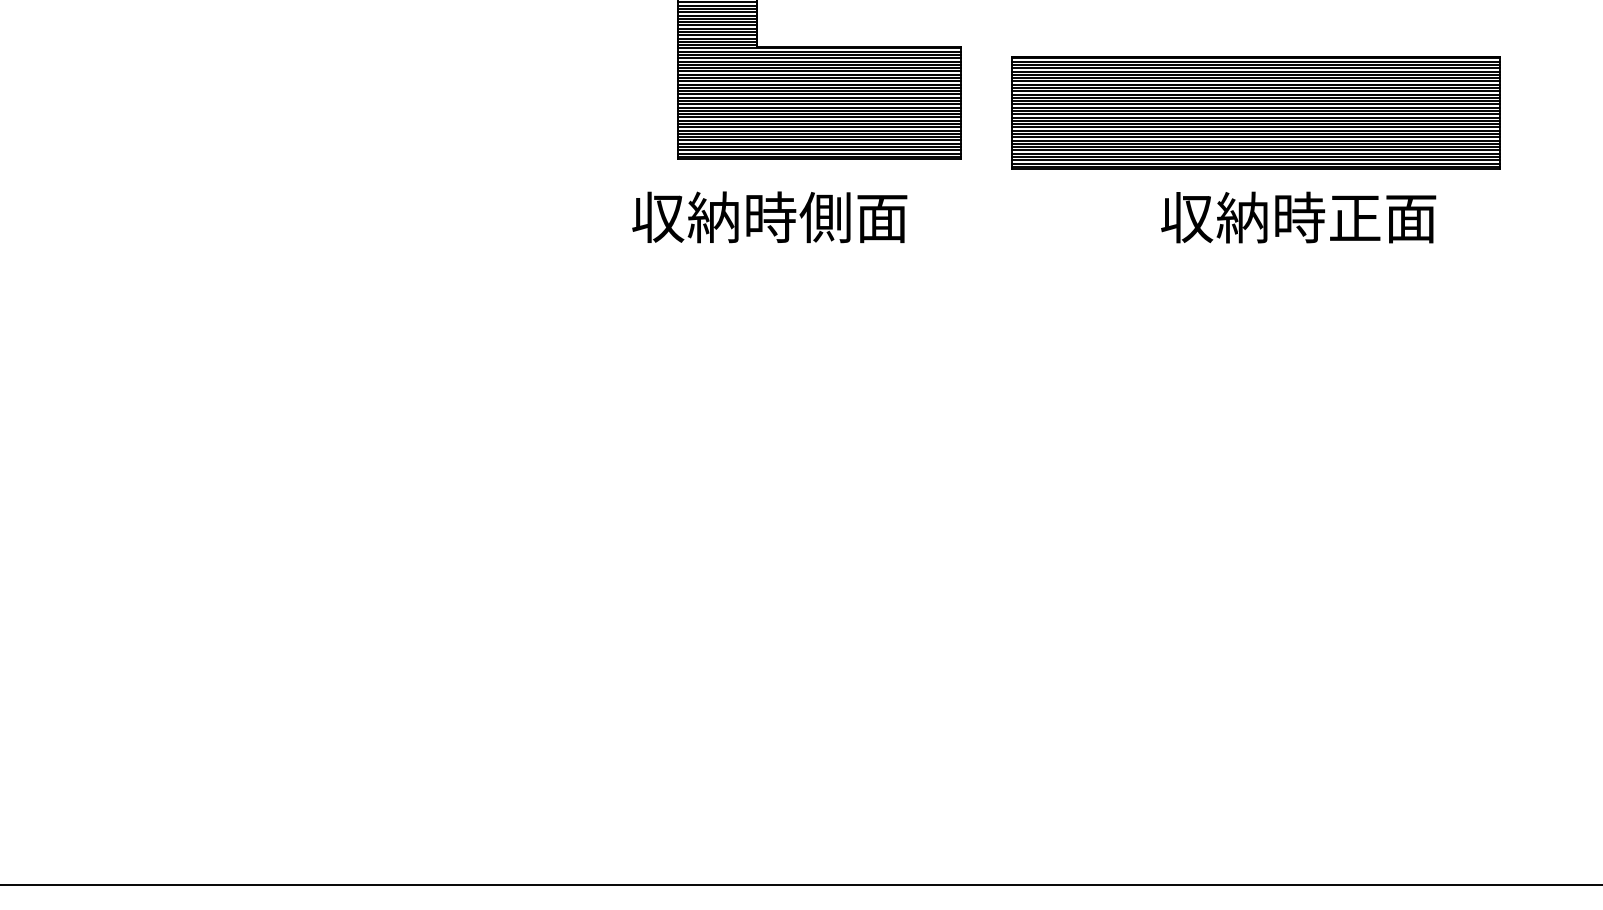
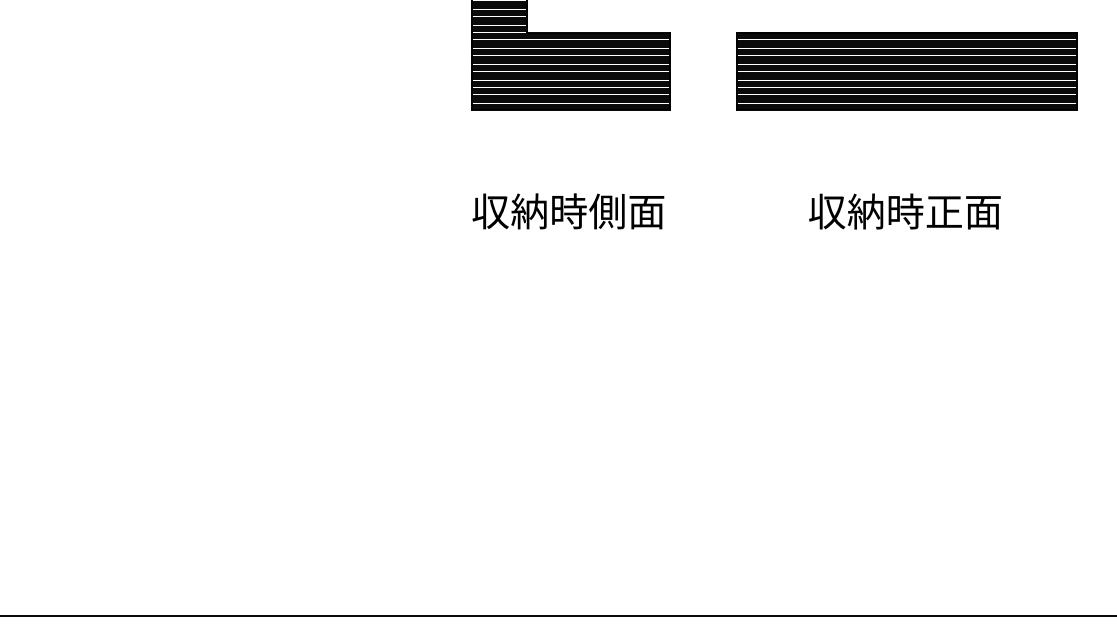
part: (1254, 112) -> (906, 71), moved
text: (769, 217) -> (568, 211), moved
text: (1298, 217) -> (904, 211), moved

